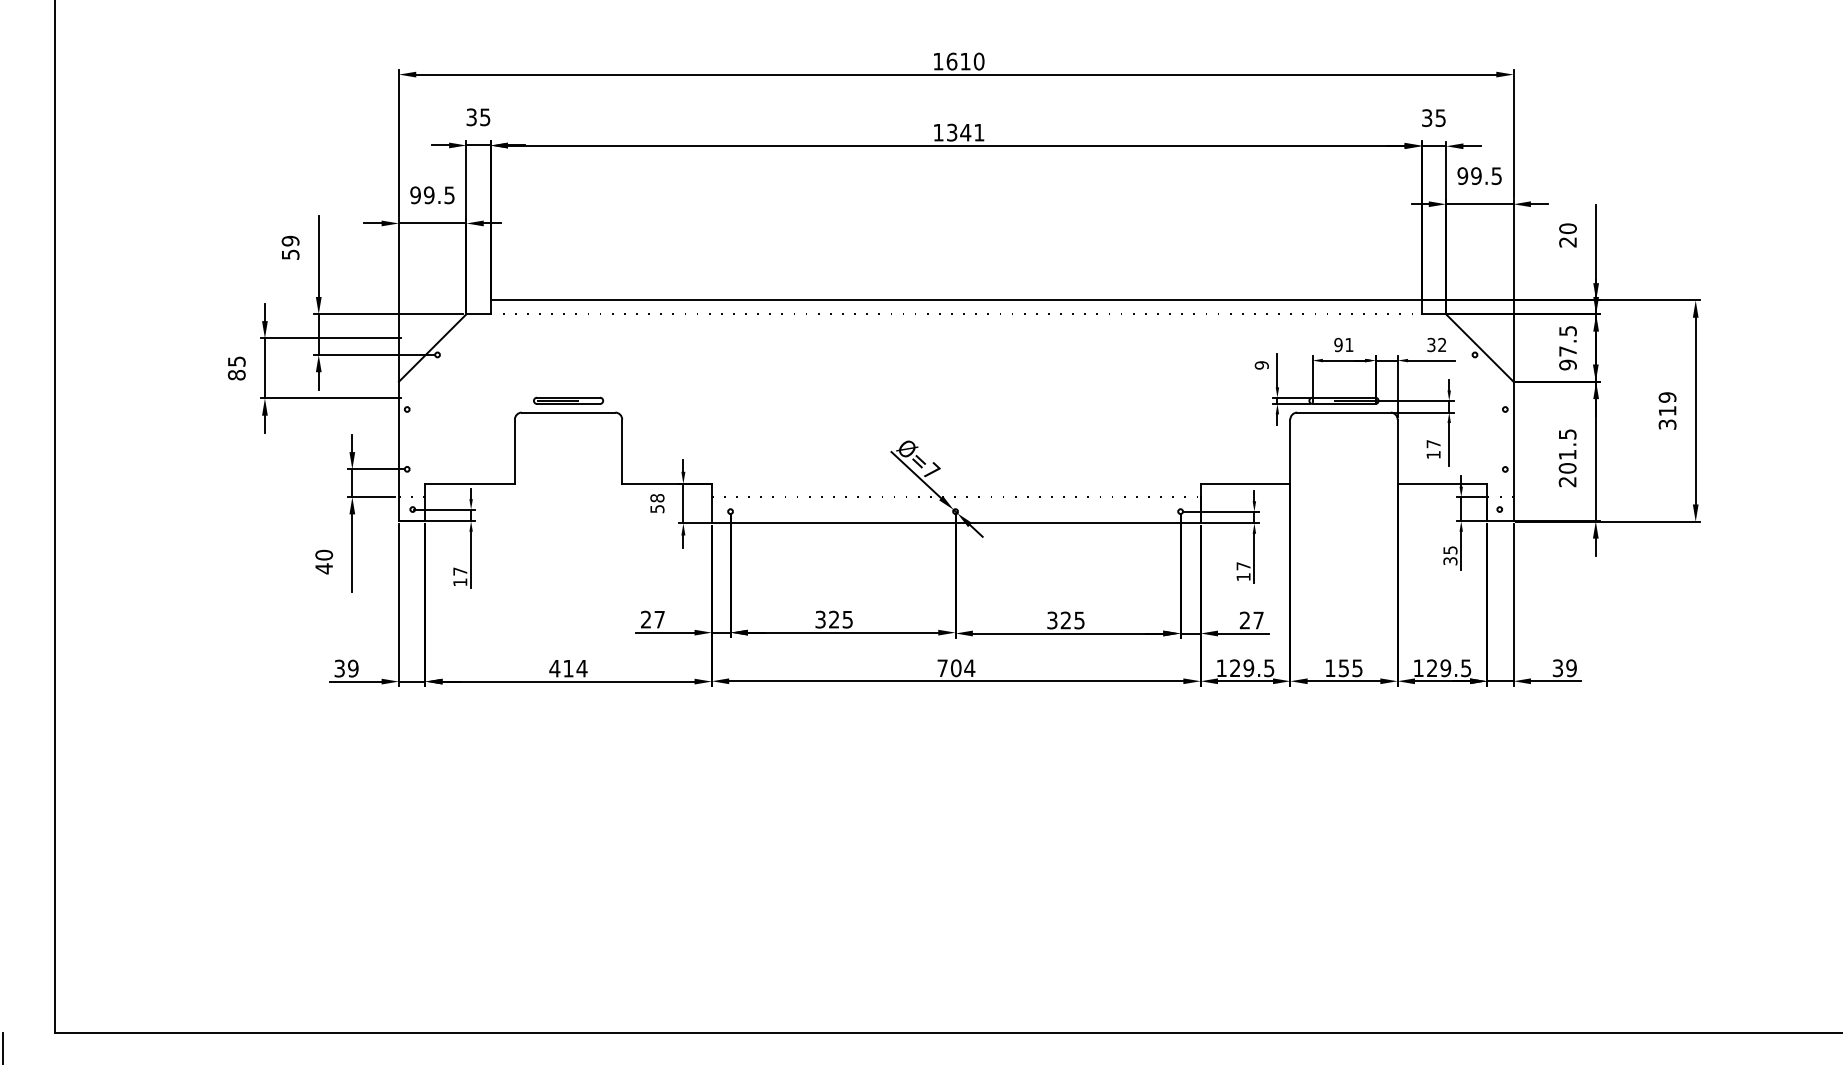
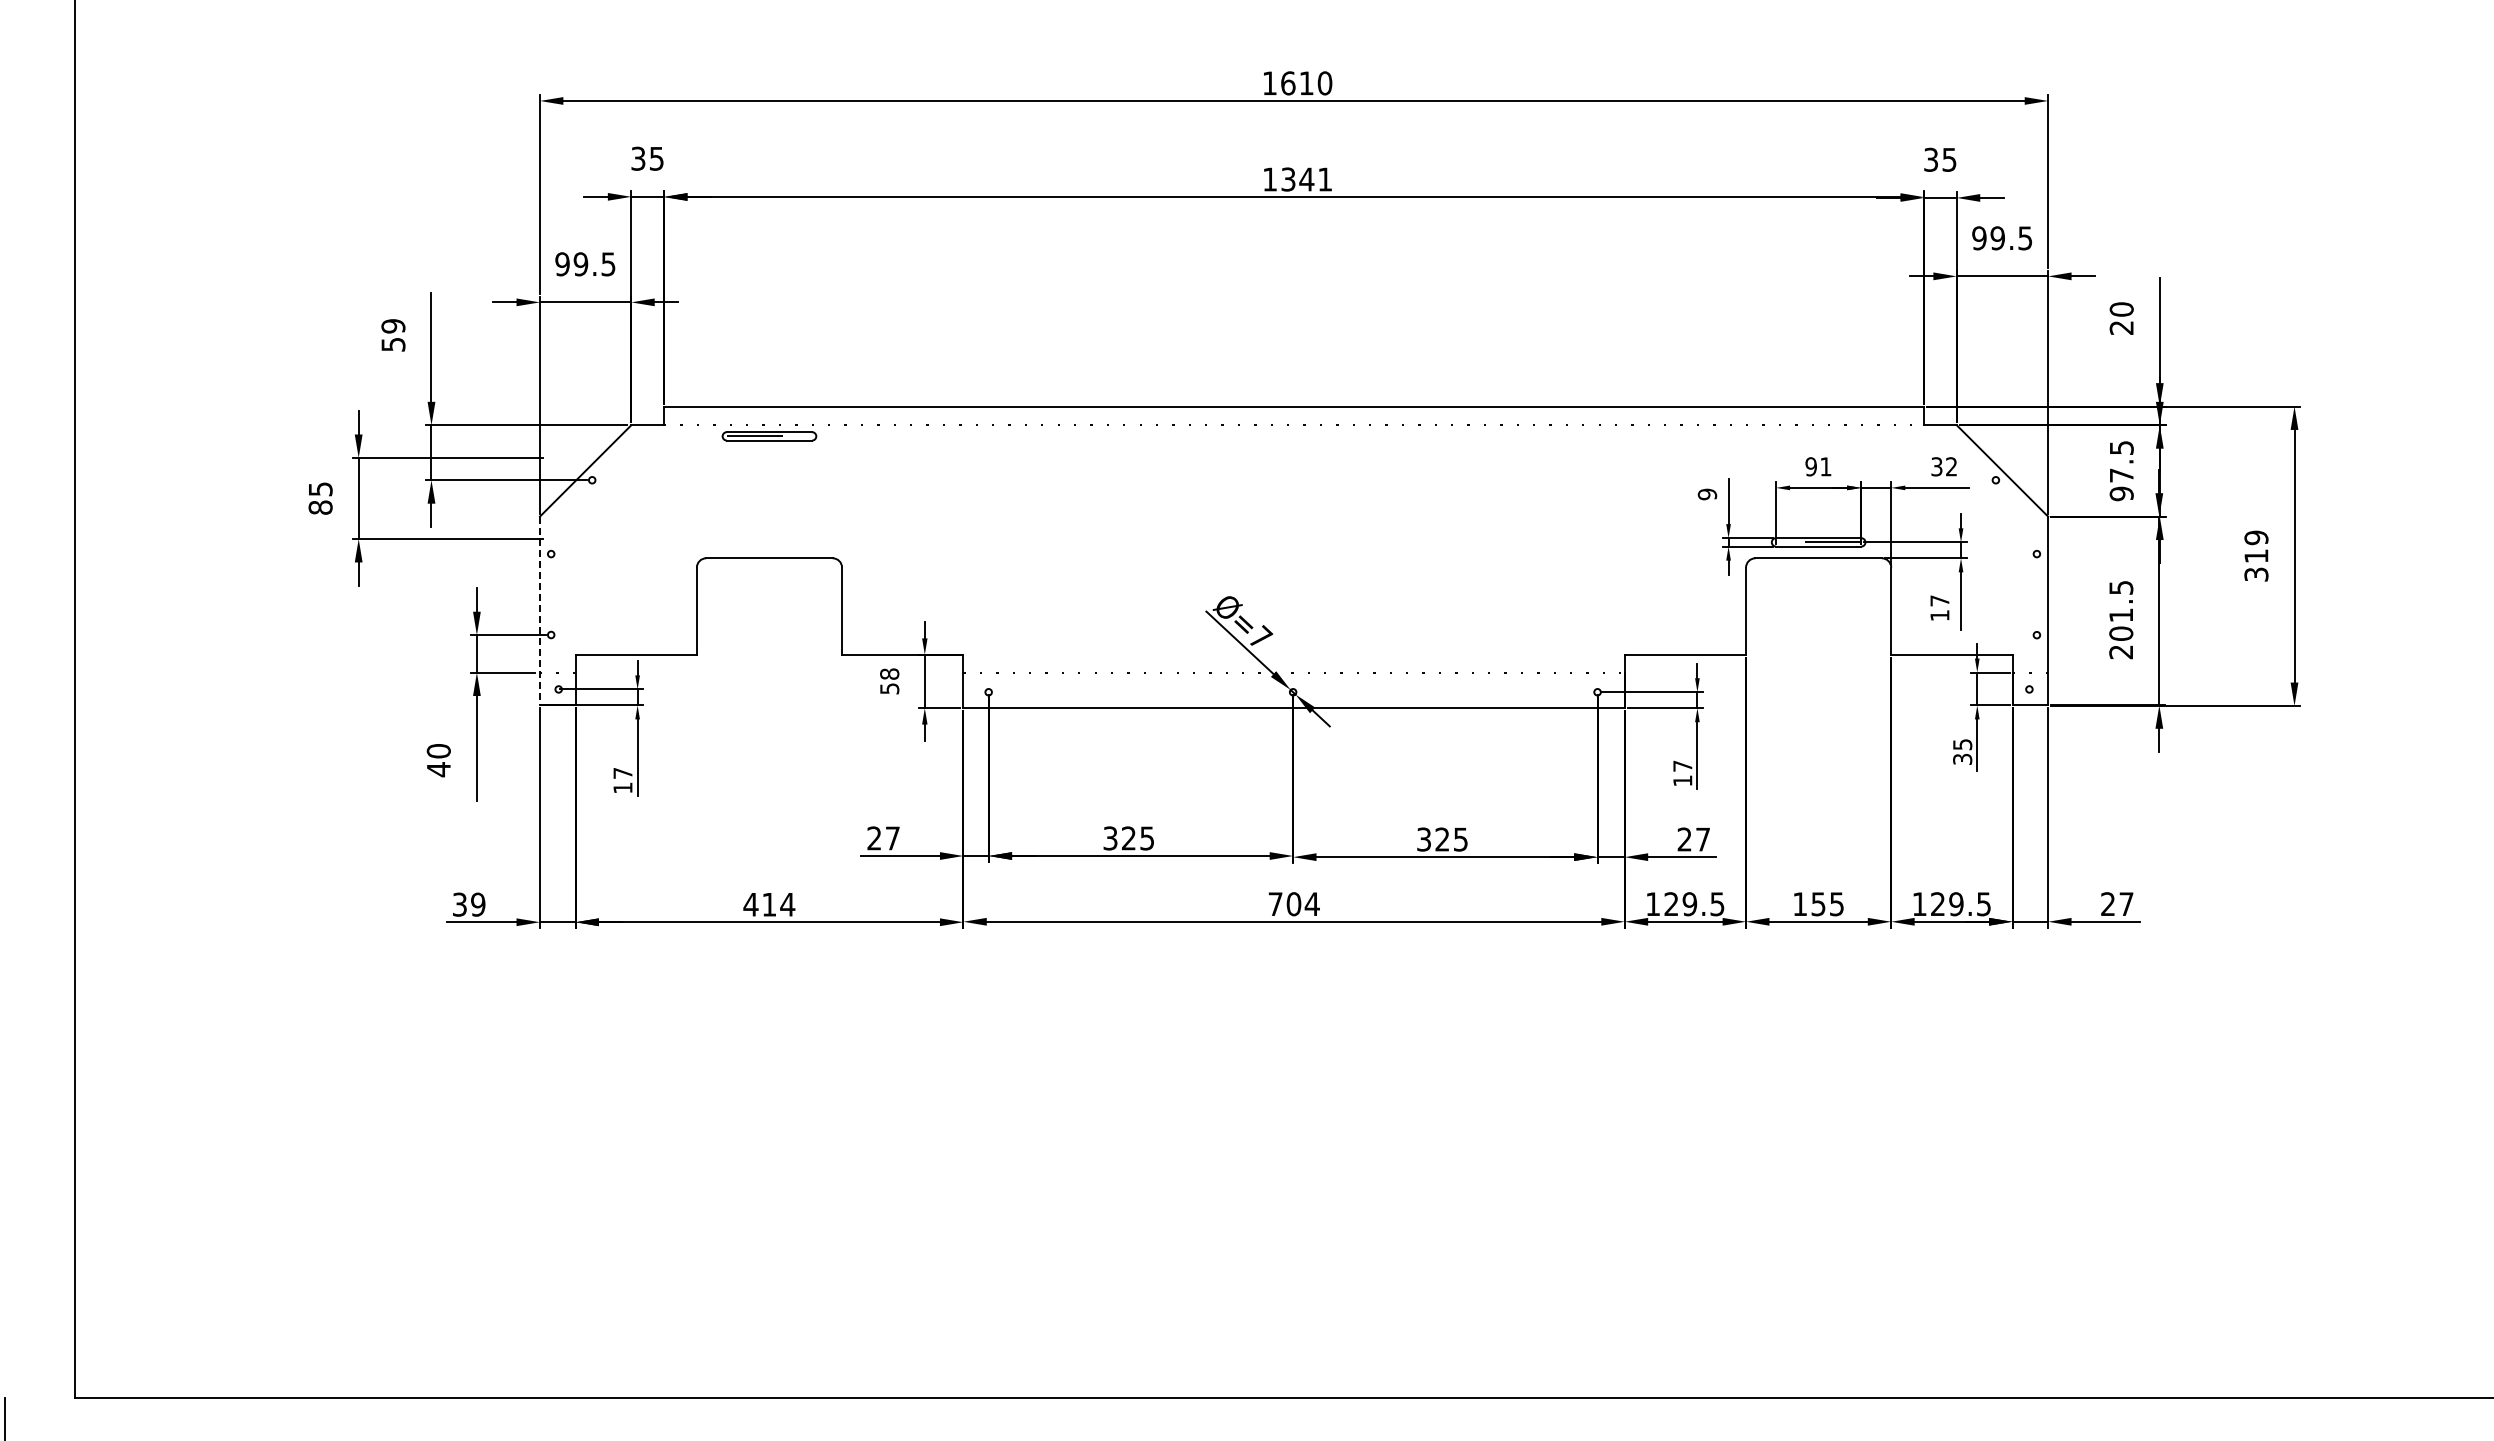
part: (568, 400) -> (769, 436), moved
line: (398, 451) -> (539, 611), solid -> dashed
text: (1564, 668) -> (2117, 904), 39 -> 27

